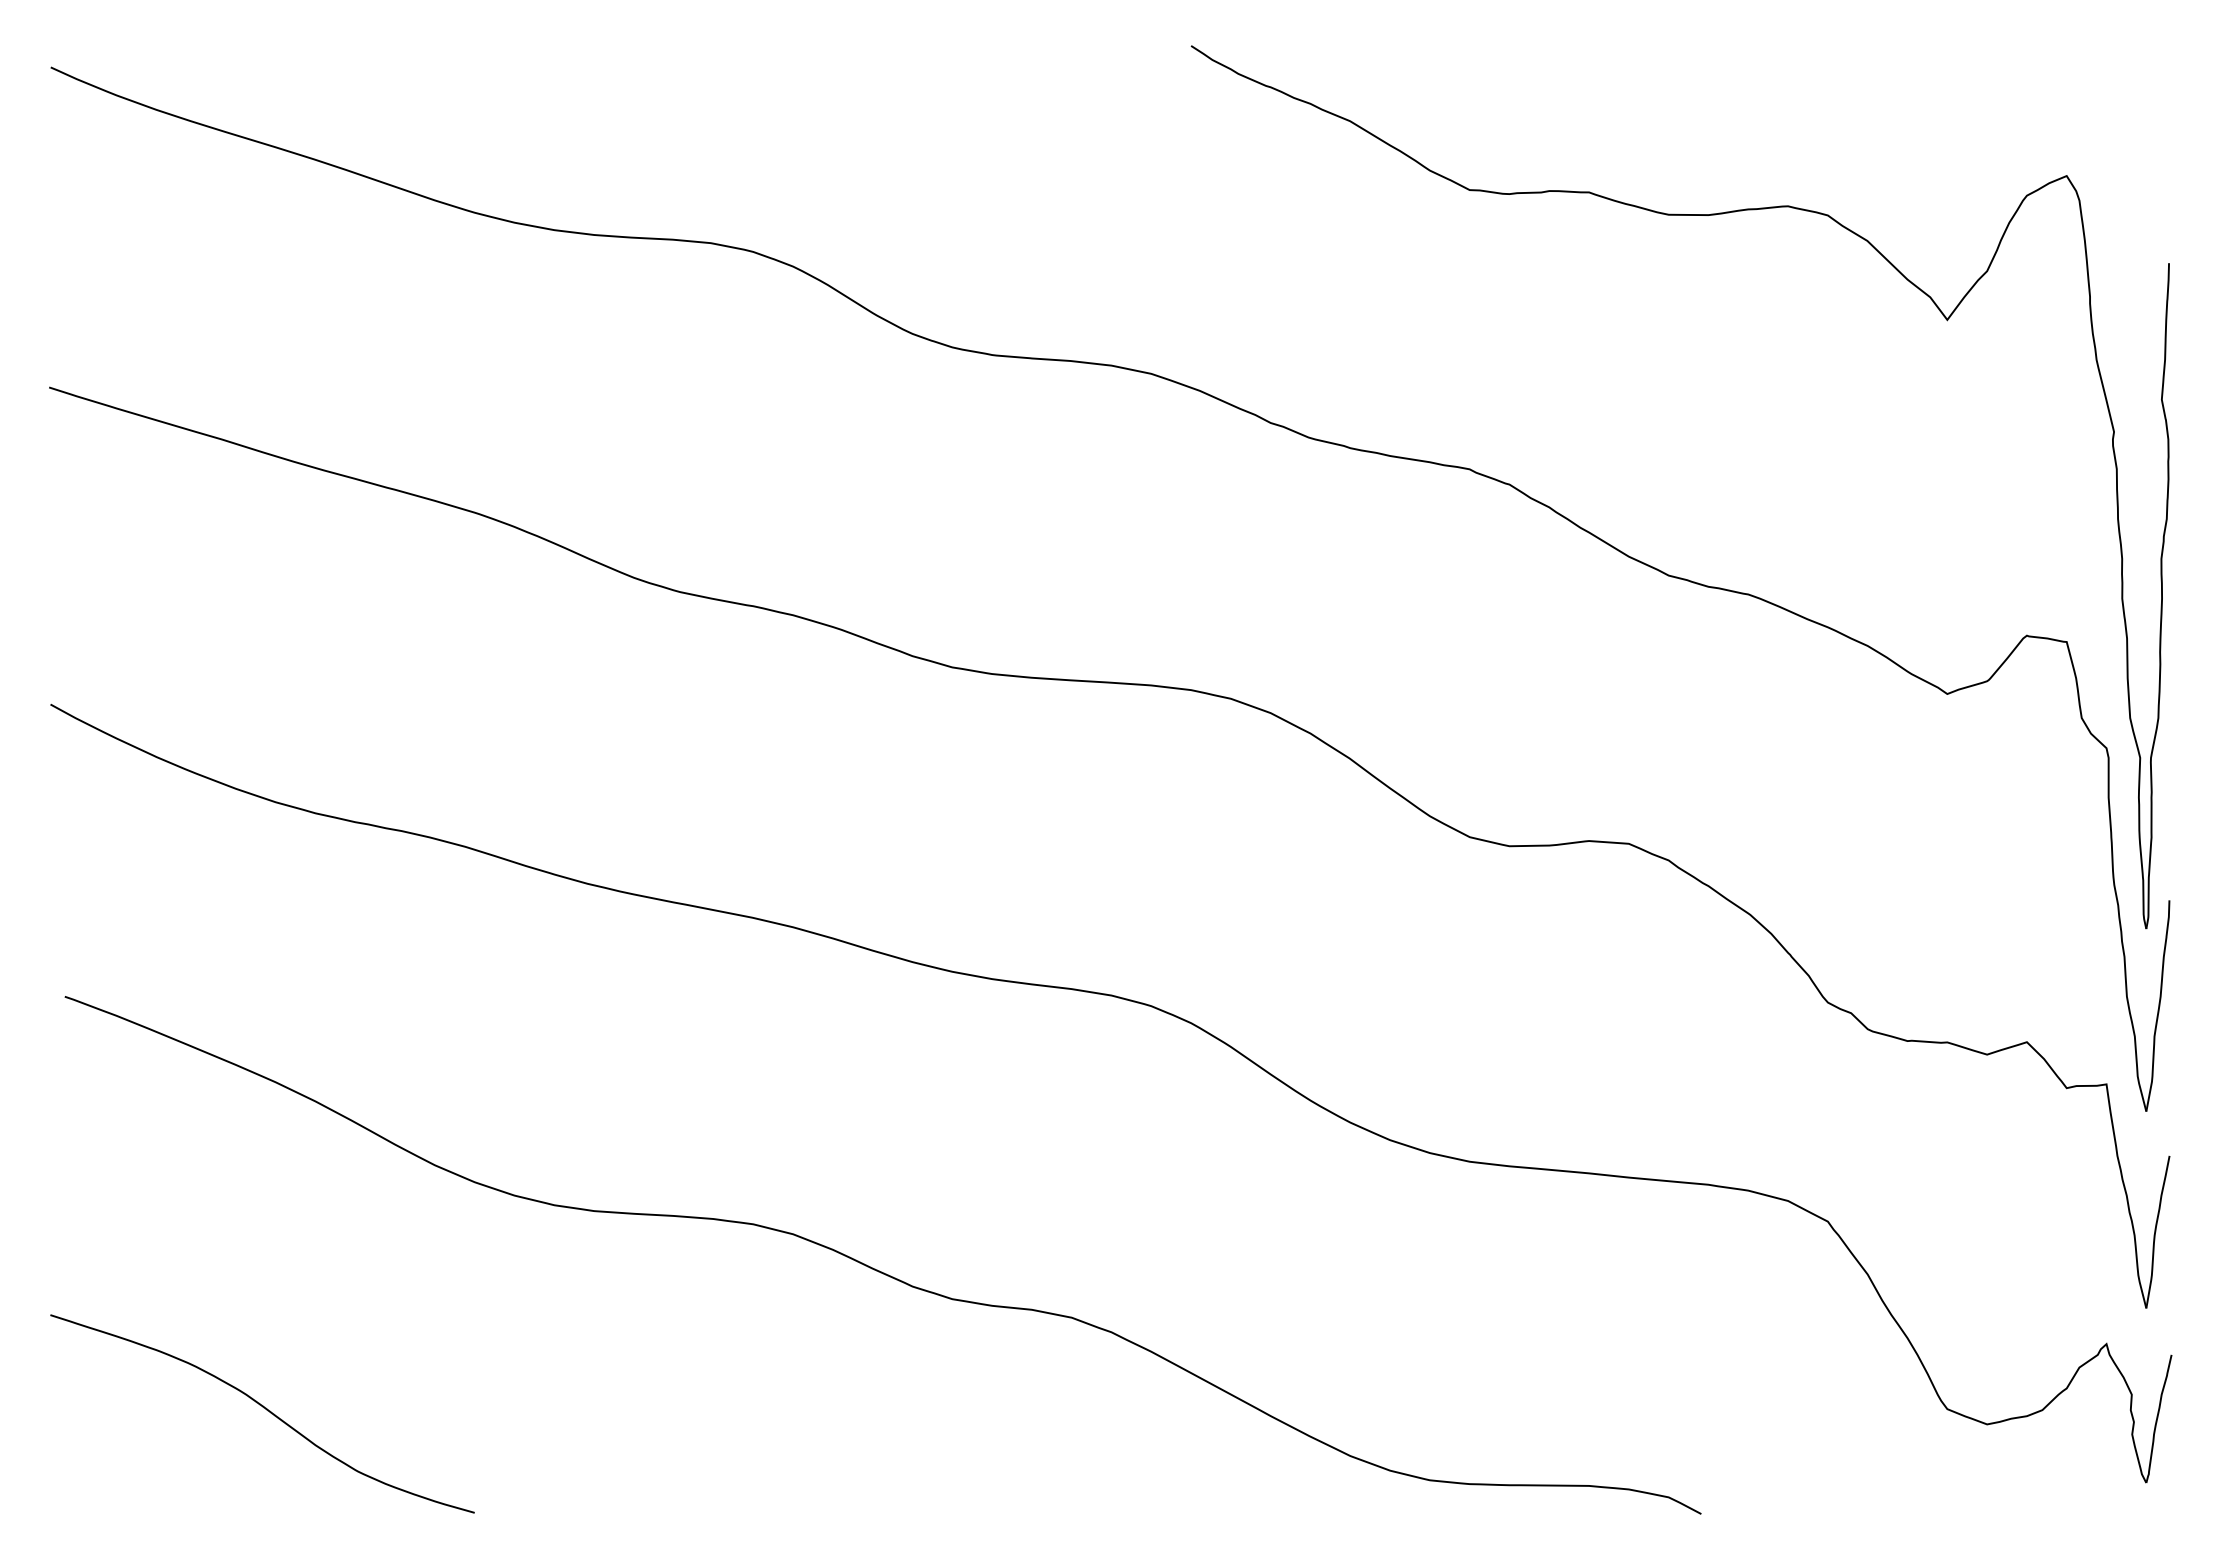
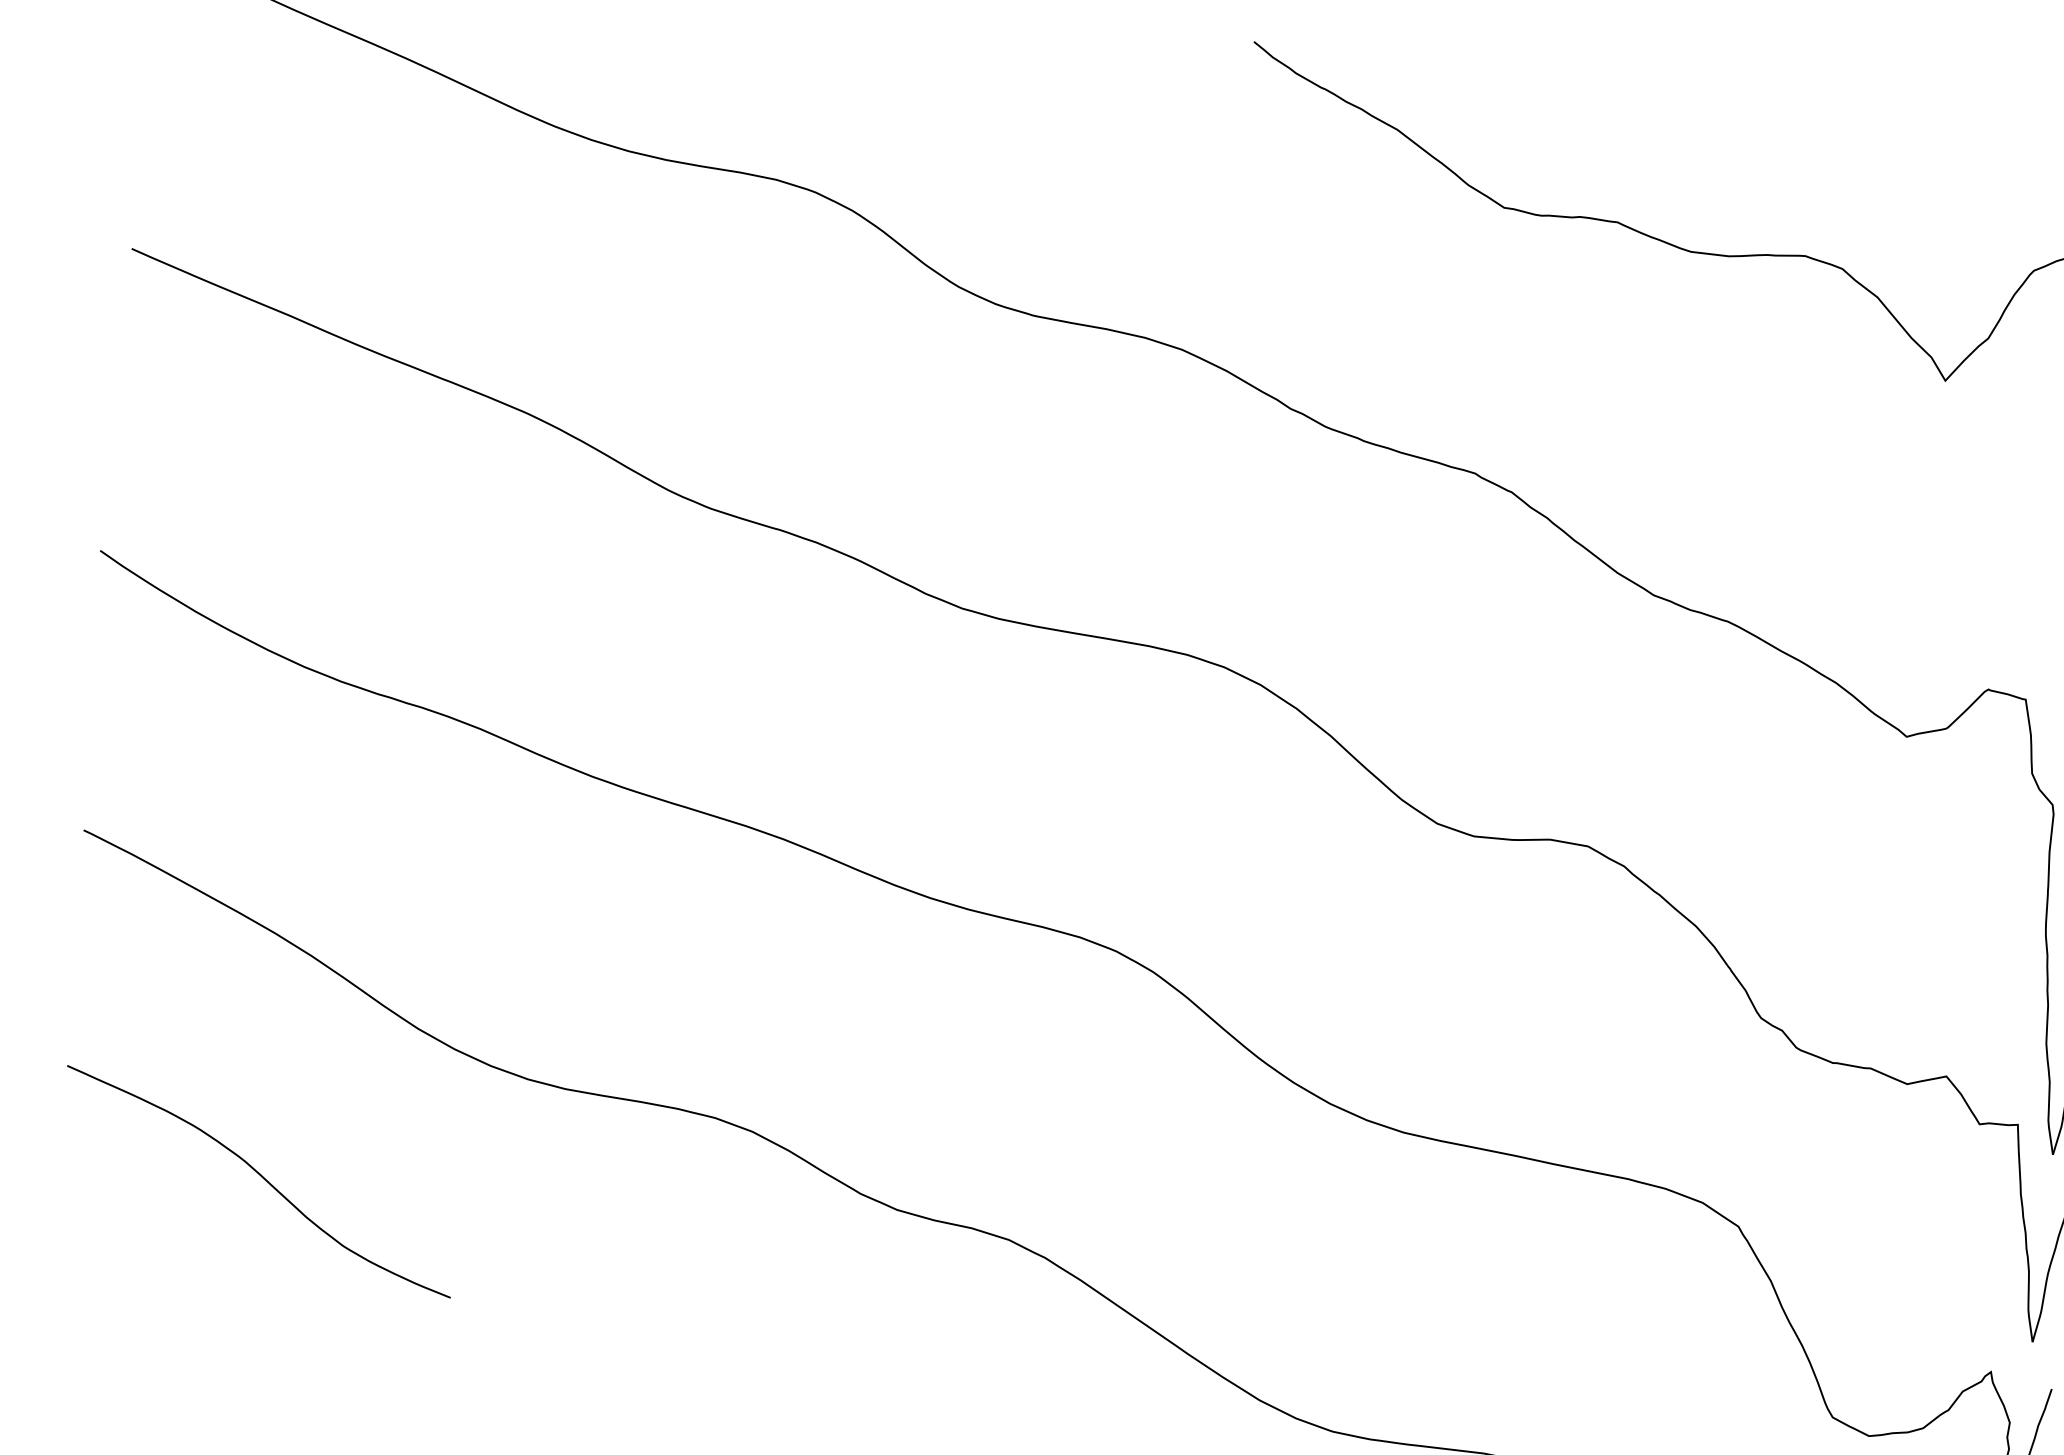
curve: (265, 1409) -> (262, 1177), moved

